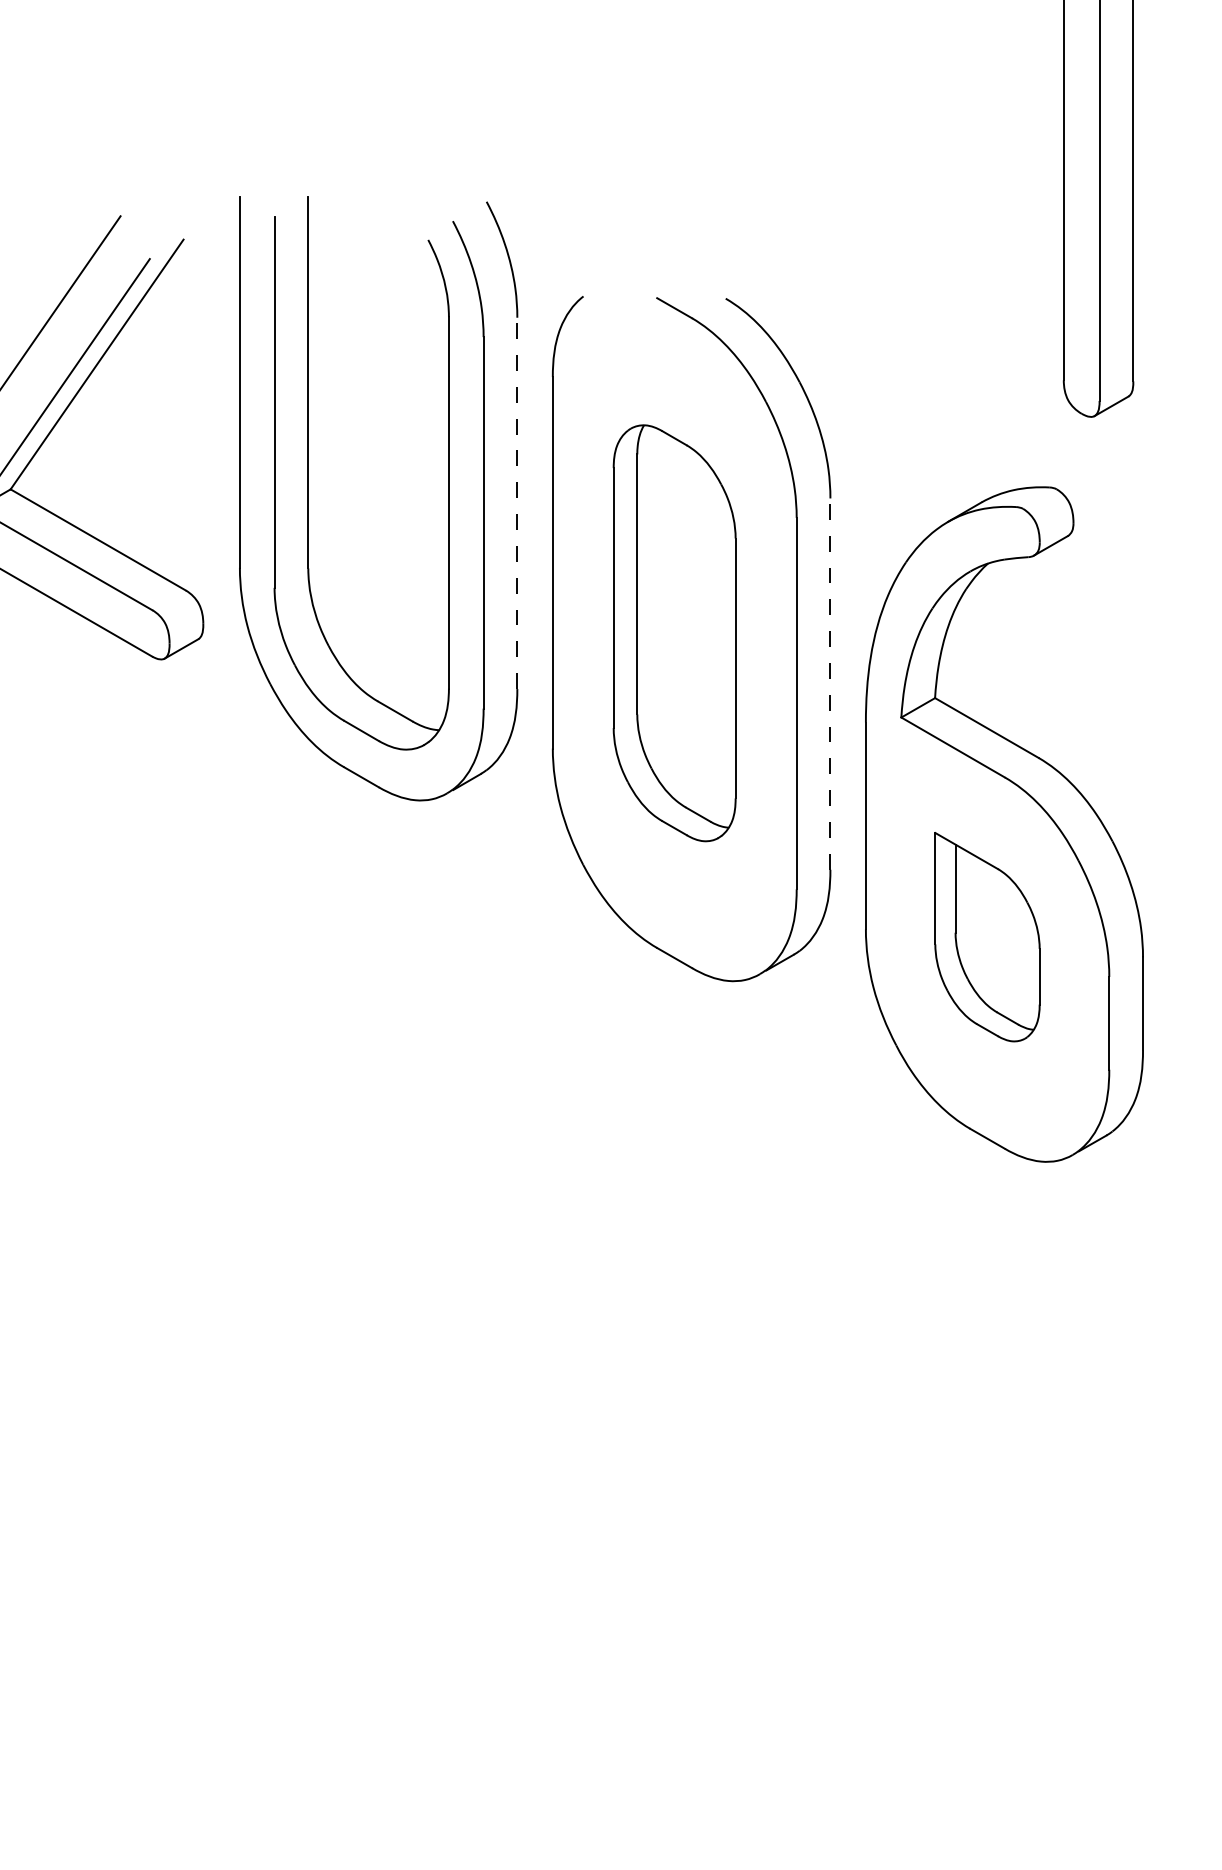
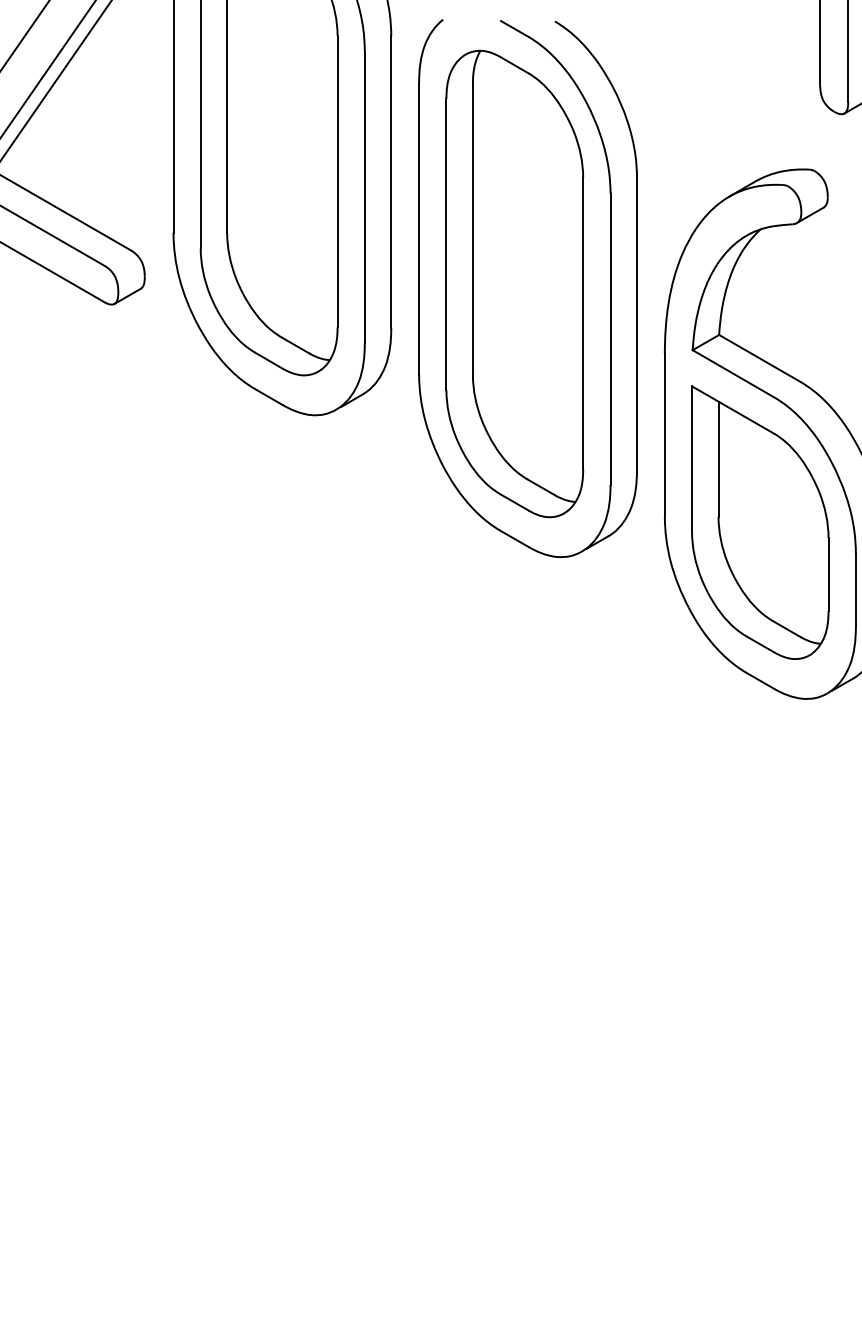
line: (517, 503) -> (391, 182), dashed -> solid
part: (674, 633) -> (514, 284), size x1.43
line: (830, 684) -> (637, 324), dashed -> solid
part: (987, 936) -> (760, 522), size x1.67

